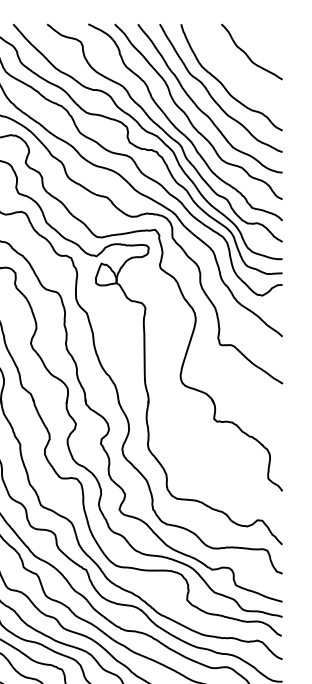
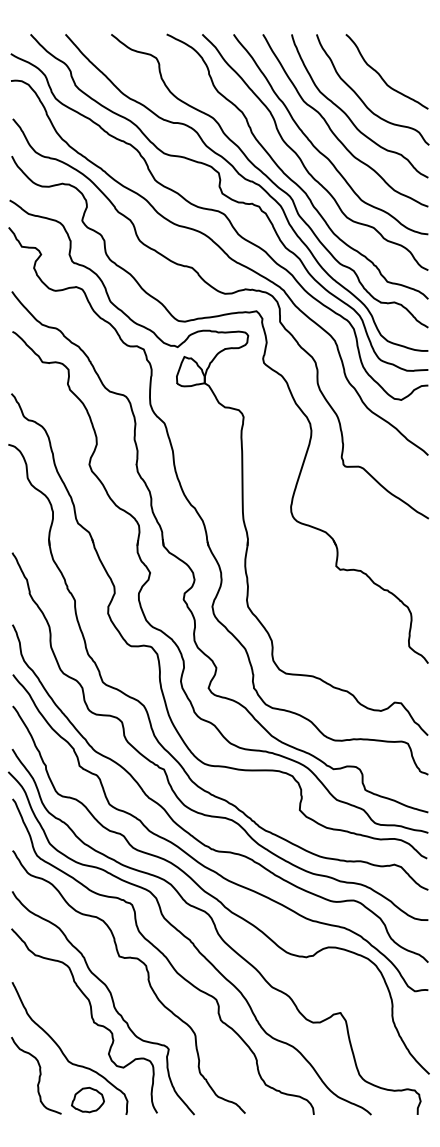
curve: (233, 72) -> (362, 99), added

